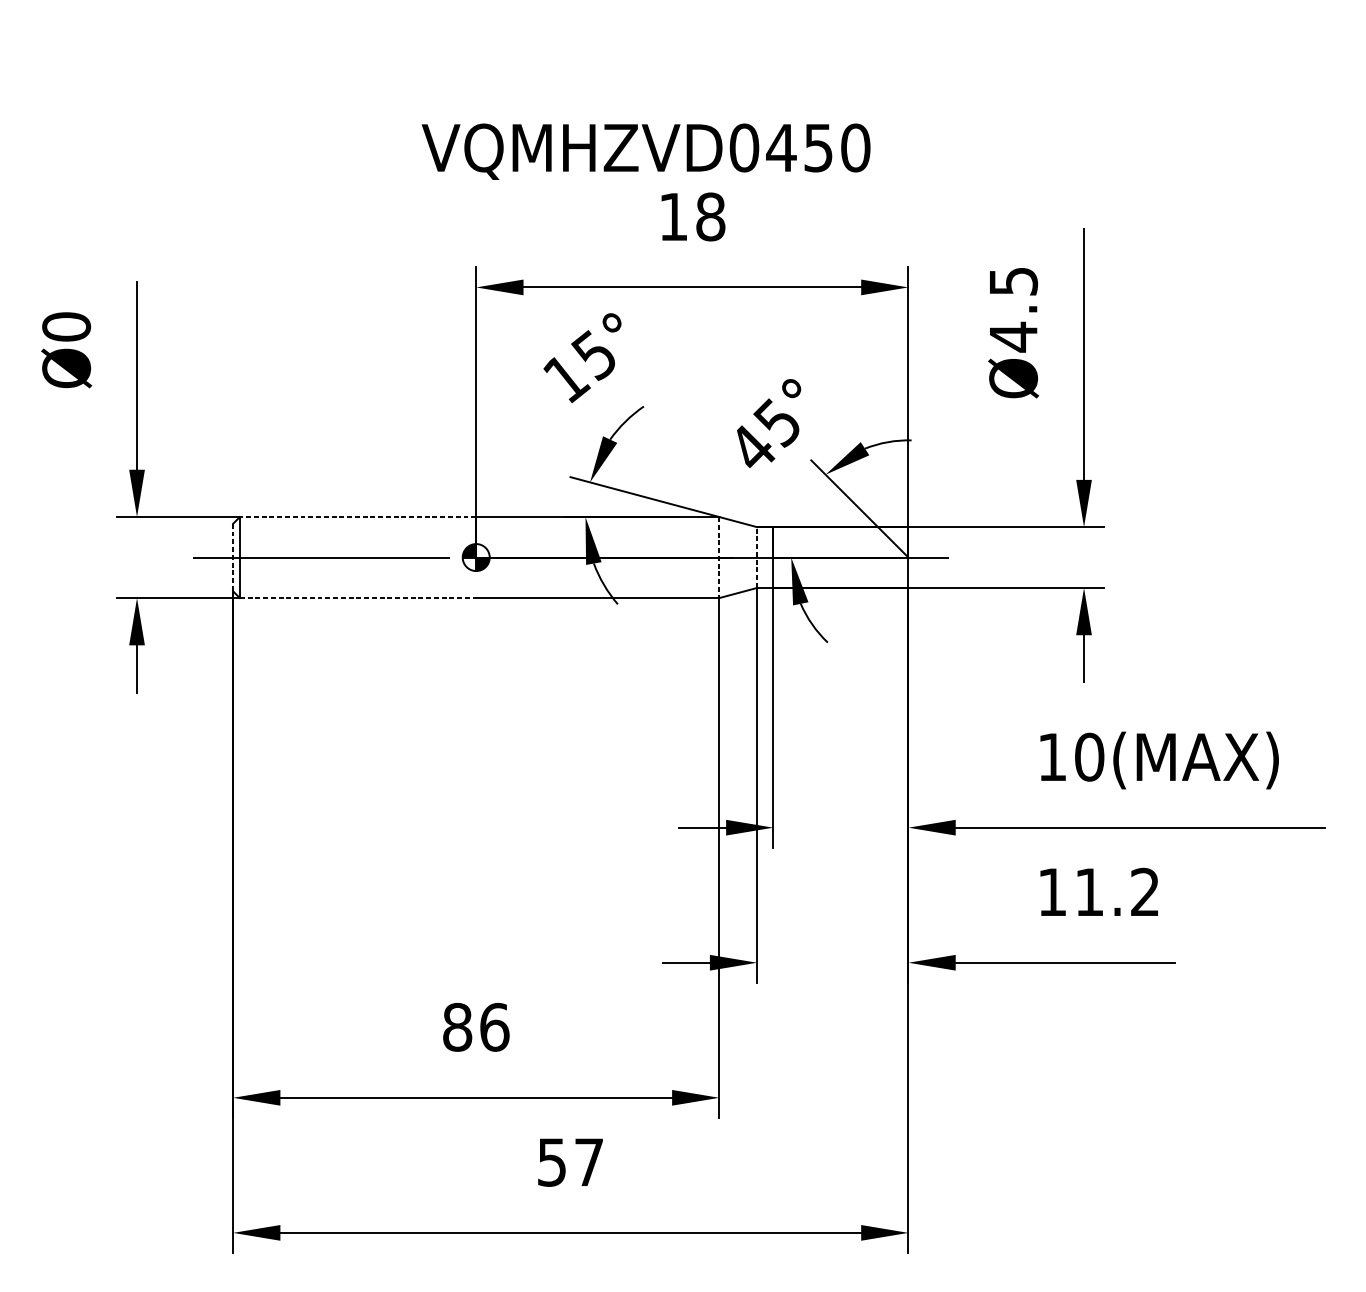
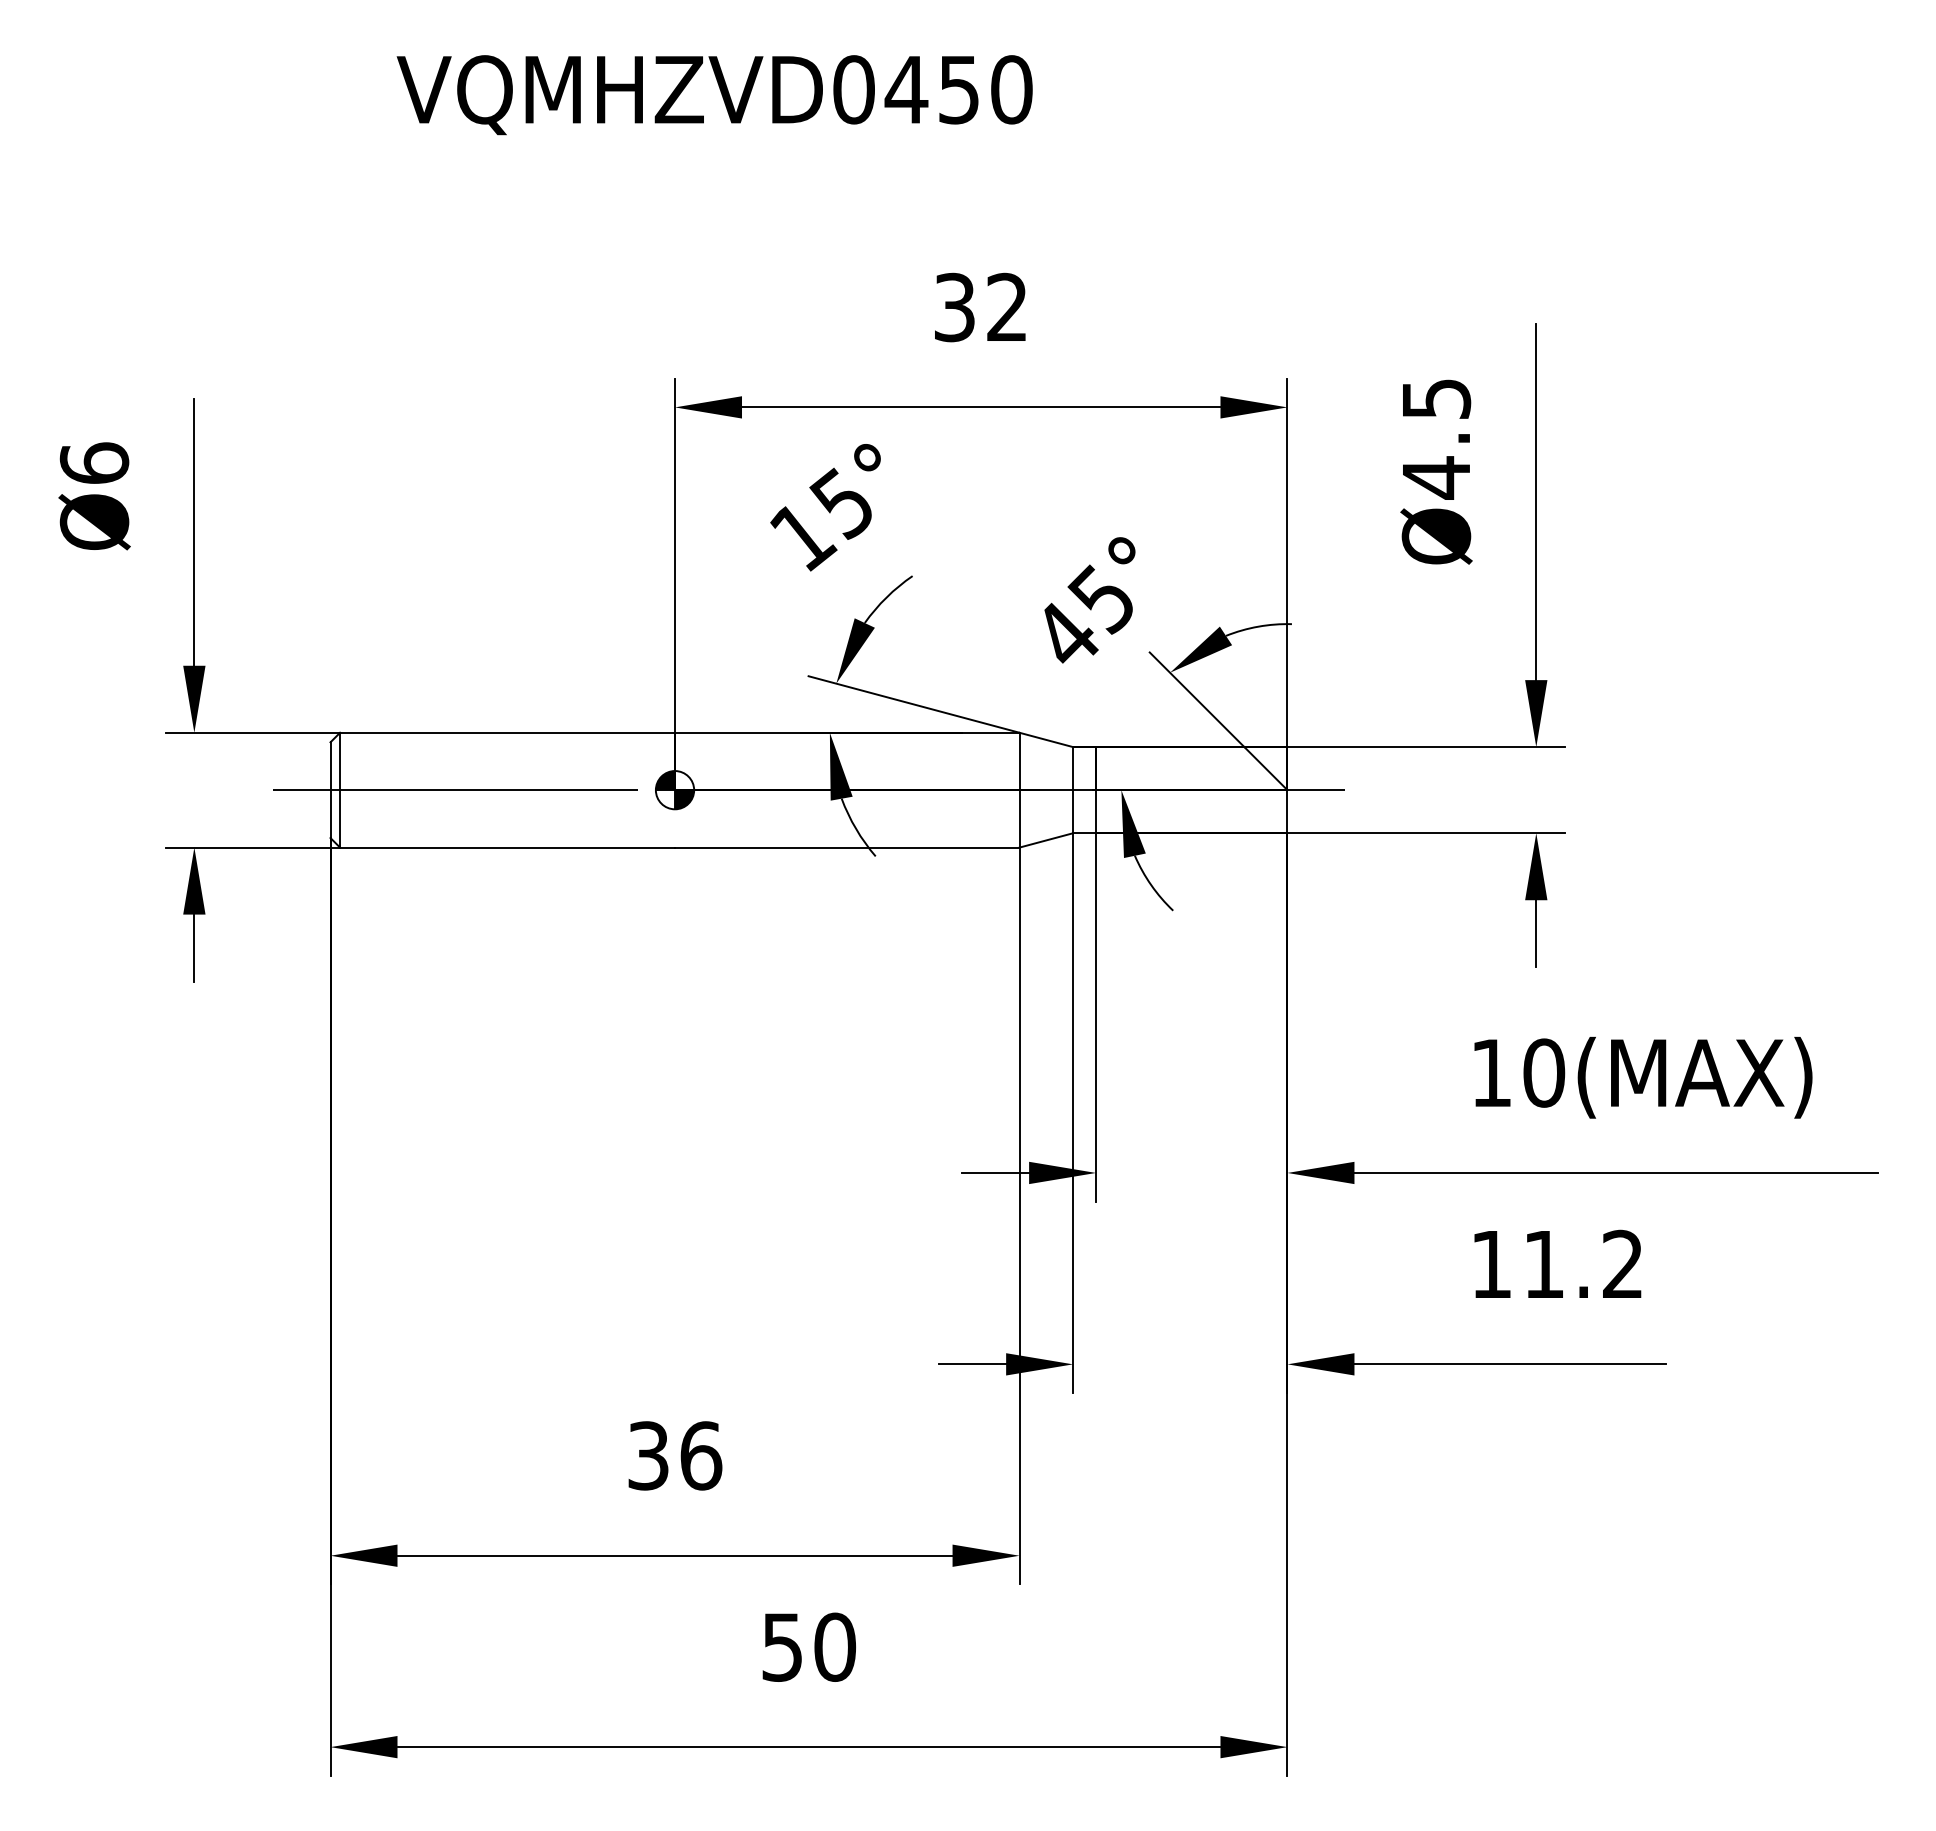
text: (645, 152) -> (714, 95), moved
text: (692, 216) -> (981, 307), 18 -> 32
text: (66, 327) -> (94, 463), Ø0 -> Ø6
line: (358, 516) -> (507, 732), dashed -> solid
line: (233, 557) -> (330, 790), dashed -> solid
line: (719, 557) -> (1019, 790), dashed -> solid
line: (757, 557) -> (1073, 789), dashed -> solid
line: (358, 598) -> (508, 847), dashed -> solid
text: (457, 1027) -> (648, 1455), 86 -> 36
text: (589, 1161) -> (835, 1646), 57 -> 50

